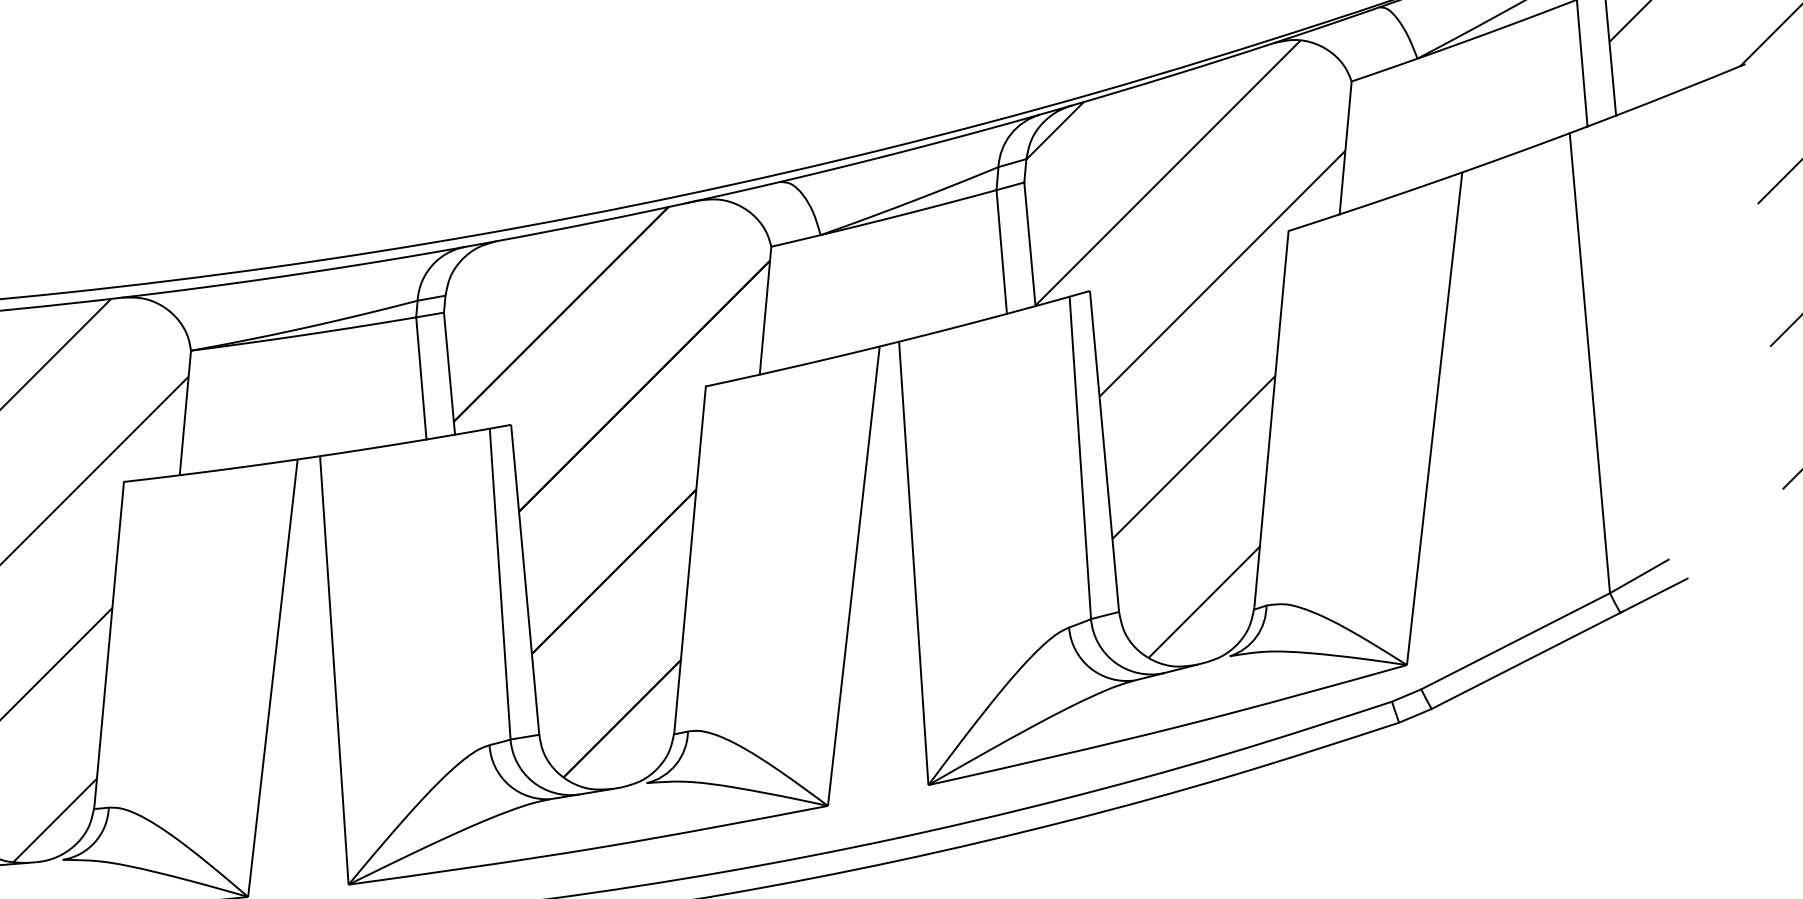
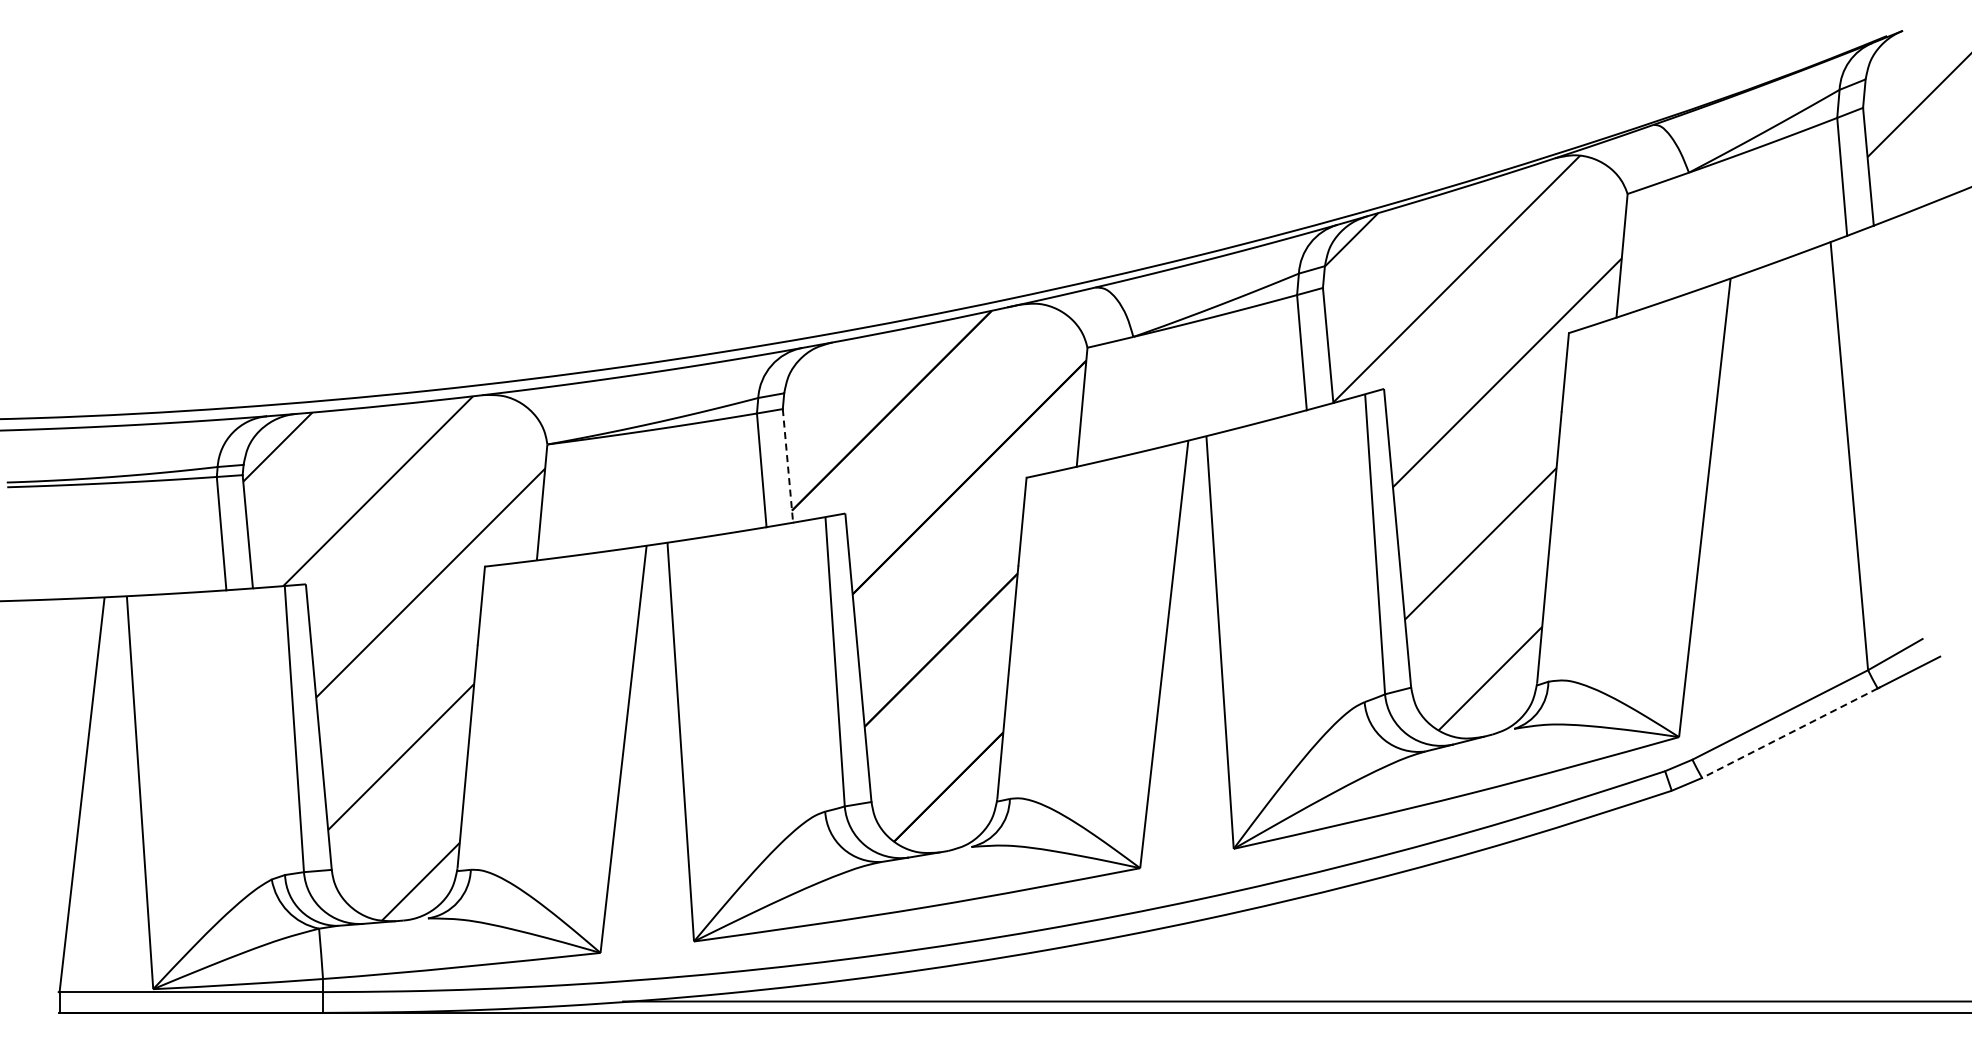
line: (450, 374) -> (788, 466), solid -> dashed
line: (1525, 661) -> (1789, 733), solid -> dashed

